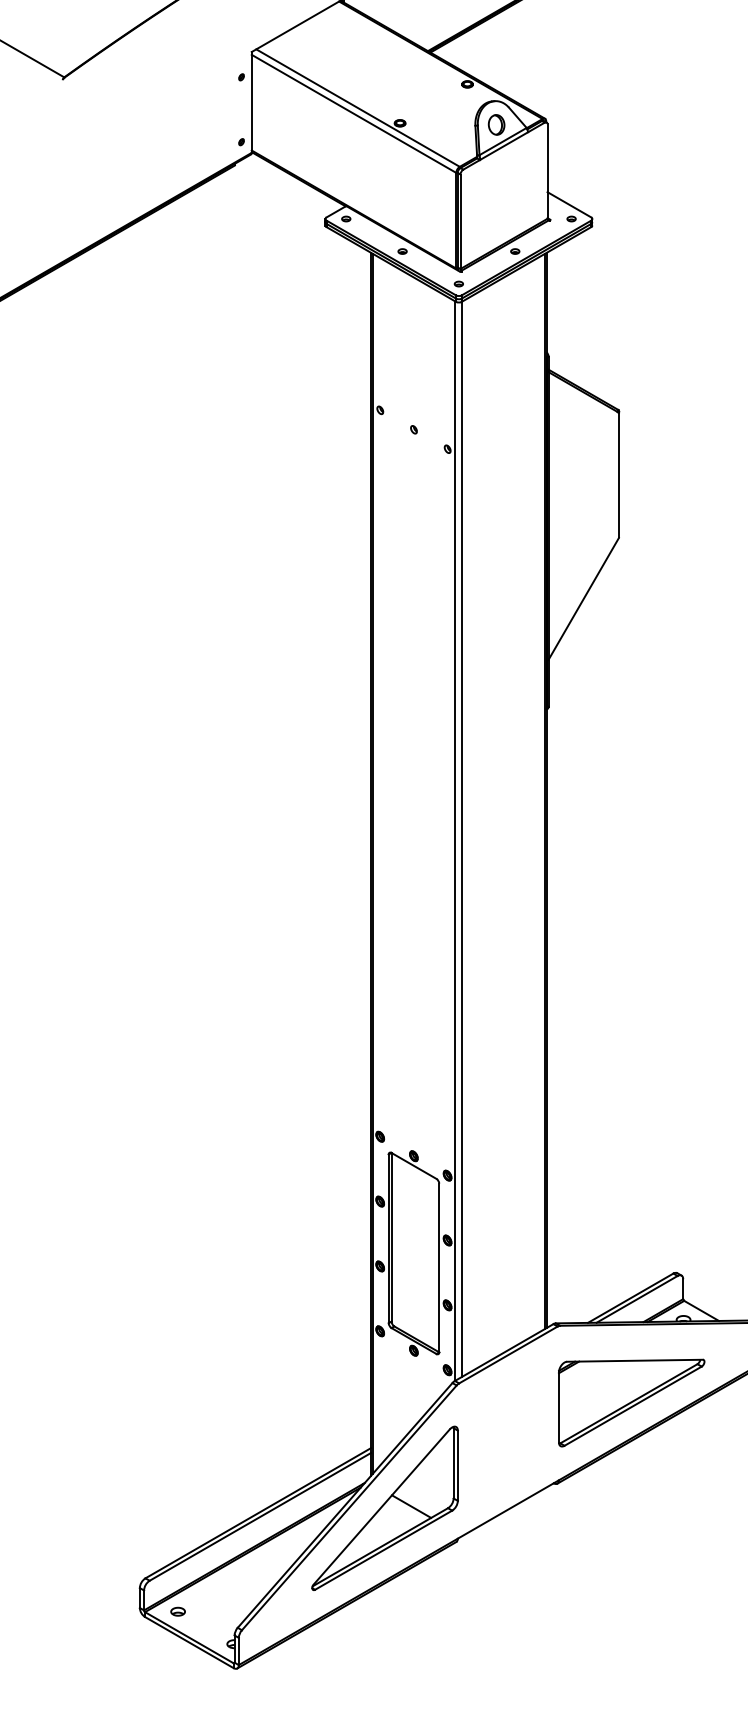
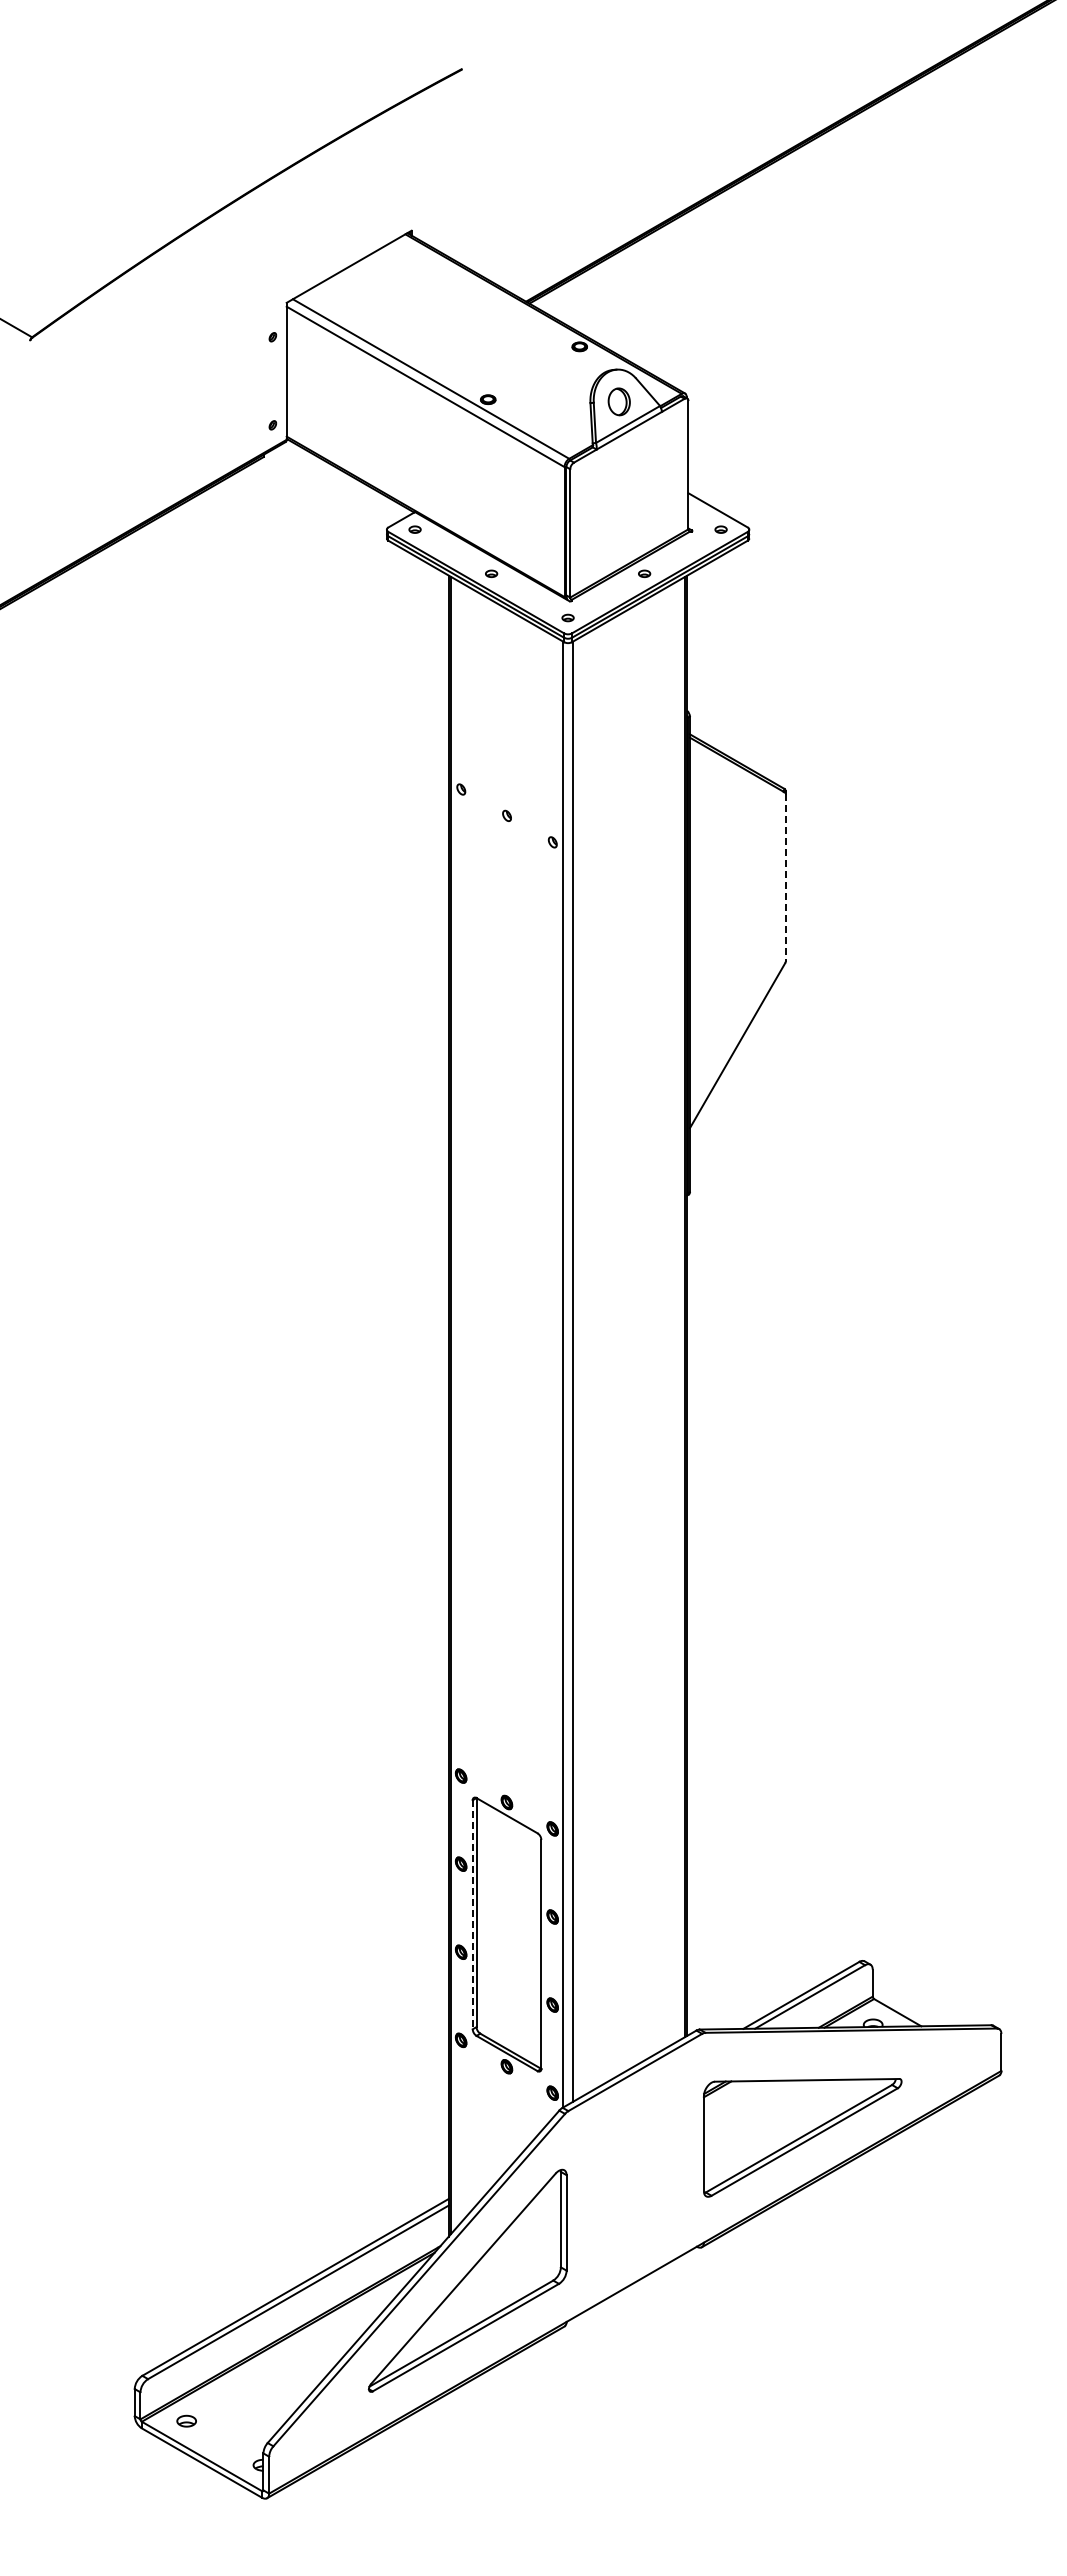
line: (619, 475) -> (785, 878), solid -> dashed
line: (388, 1238) -> (472, 1914), solid -> dashed
line: (411, 1506) -> (503, 2278), removed

